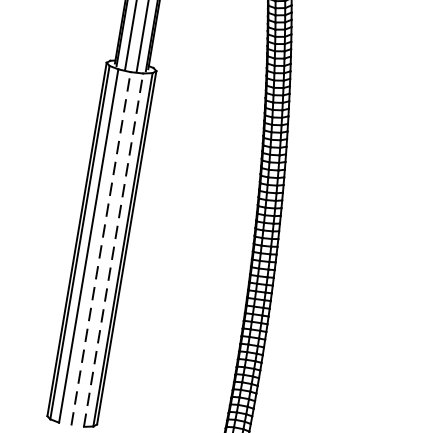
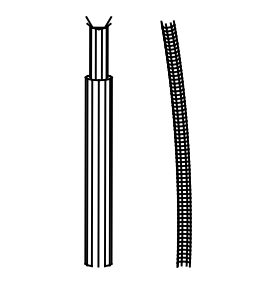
line: (101, 247) -> (98, 172), dashed -> solid
line: (114, 249) -> (105, 172), dashed -> solid

